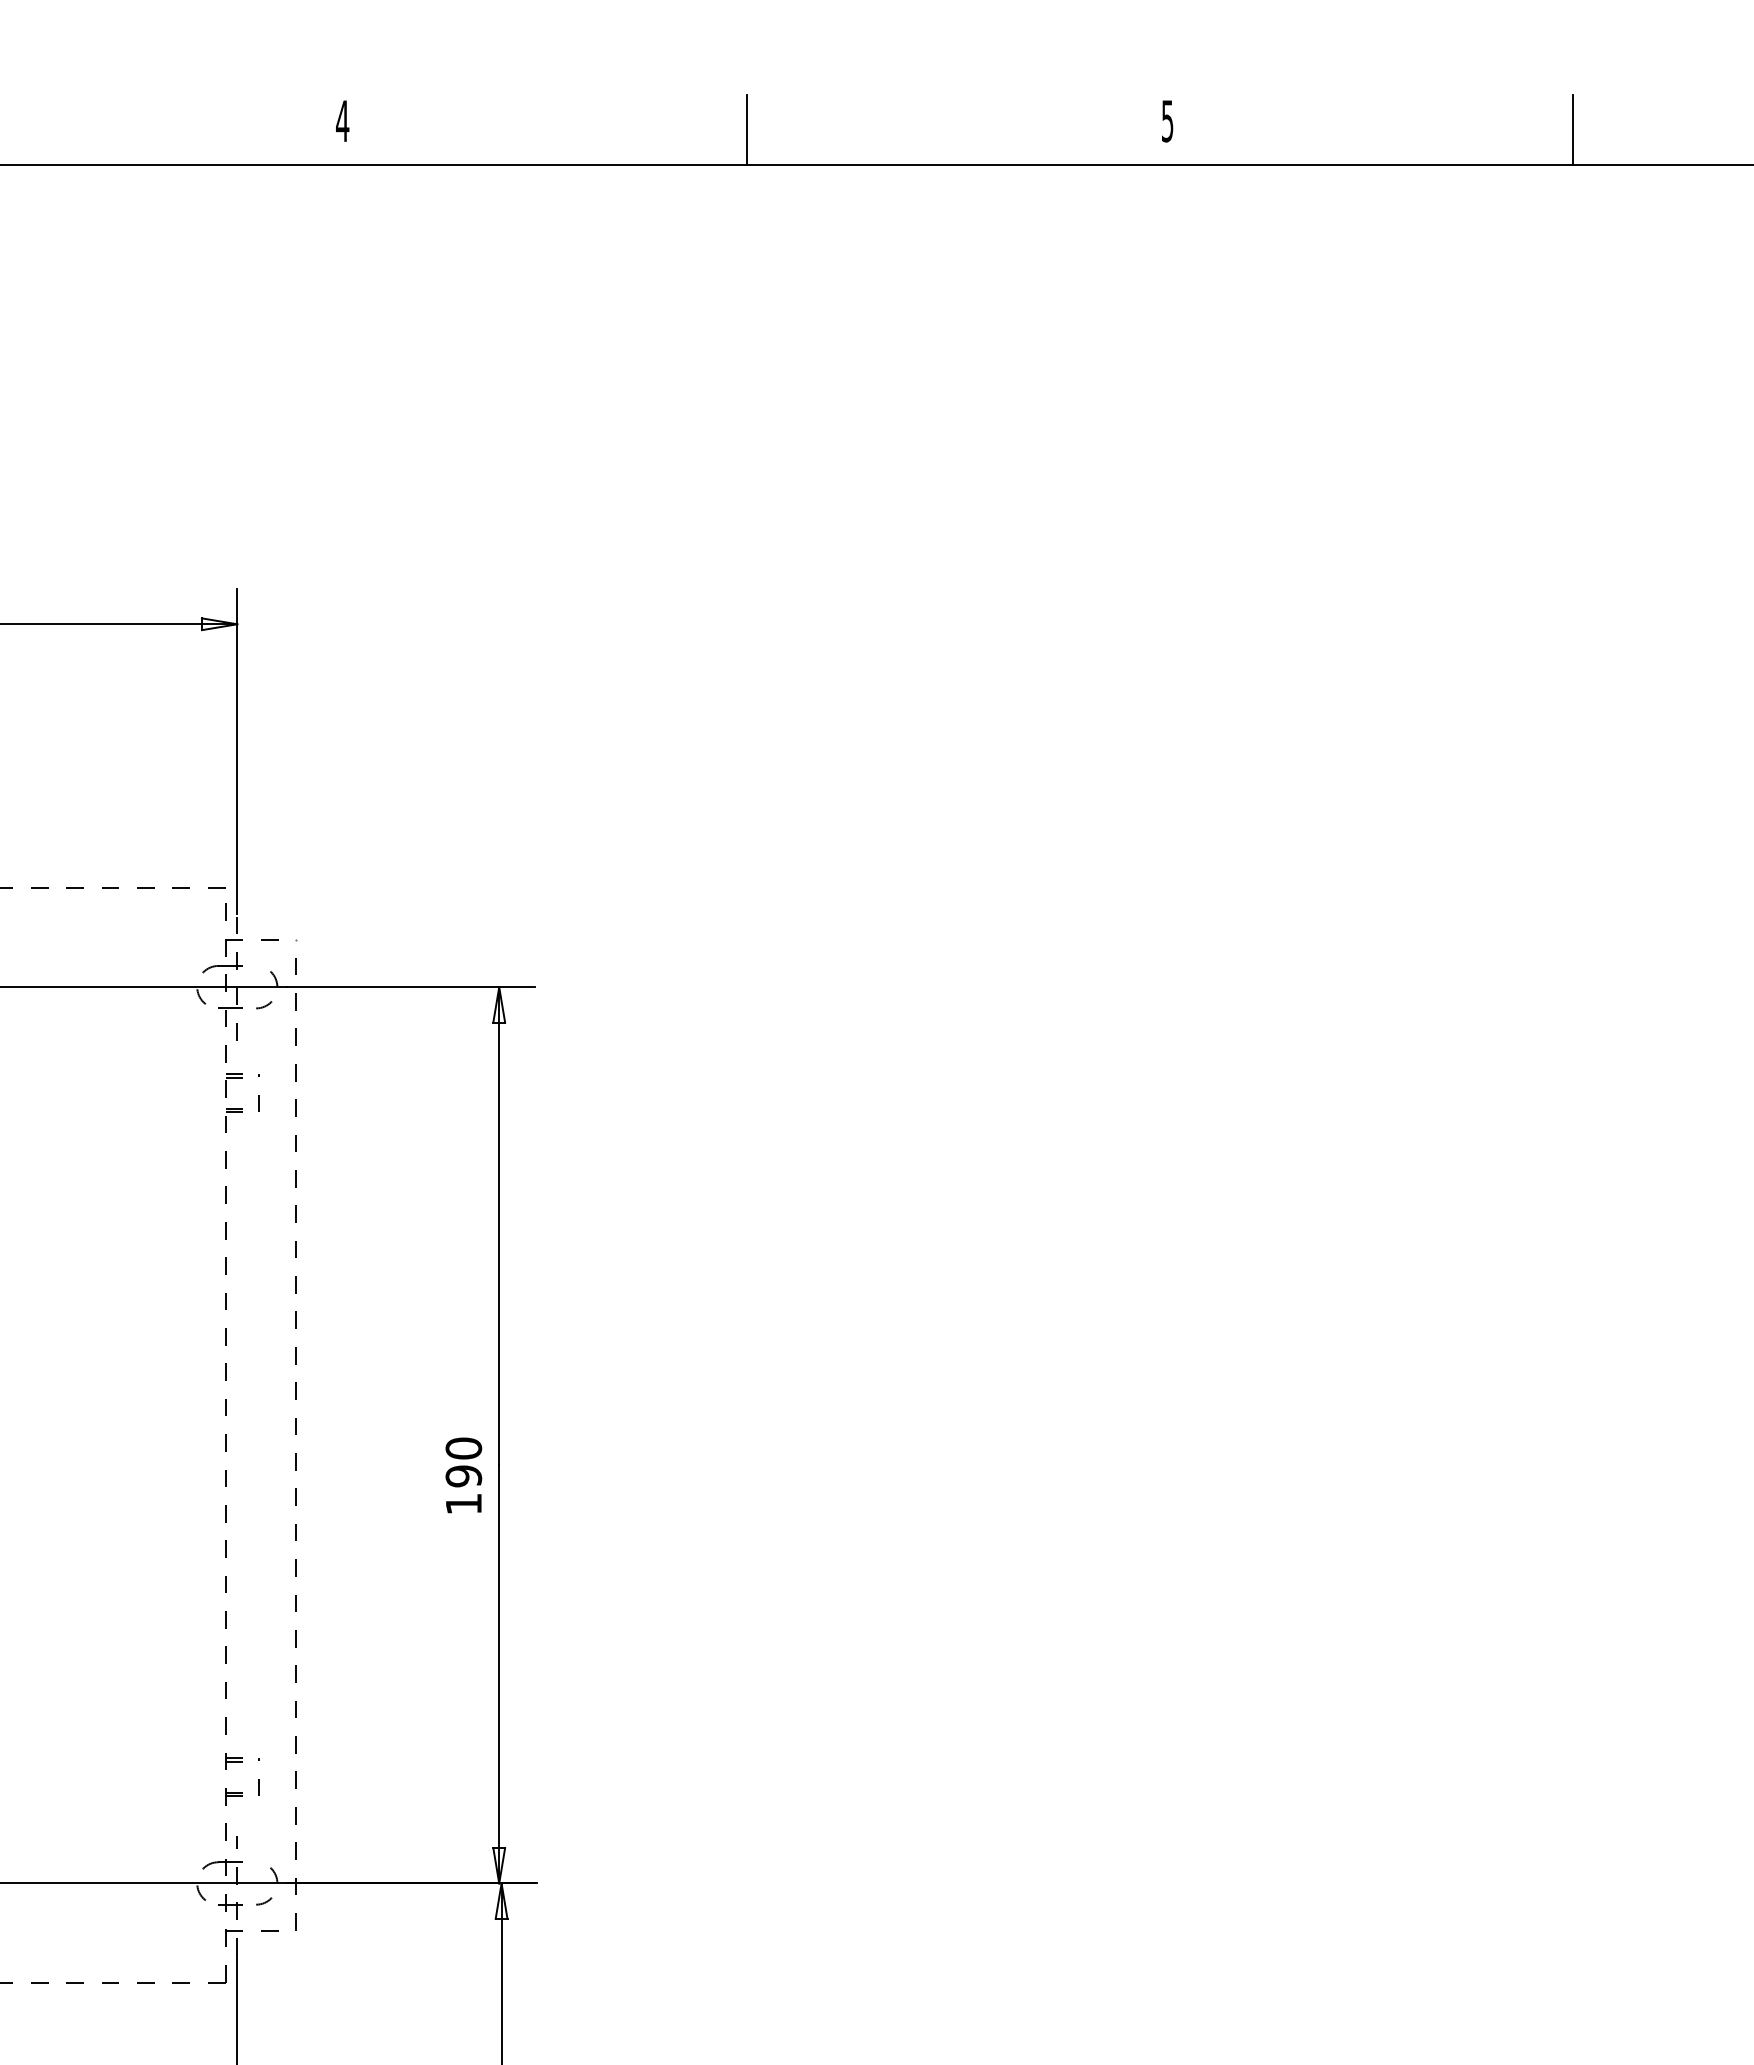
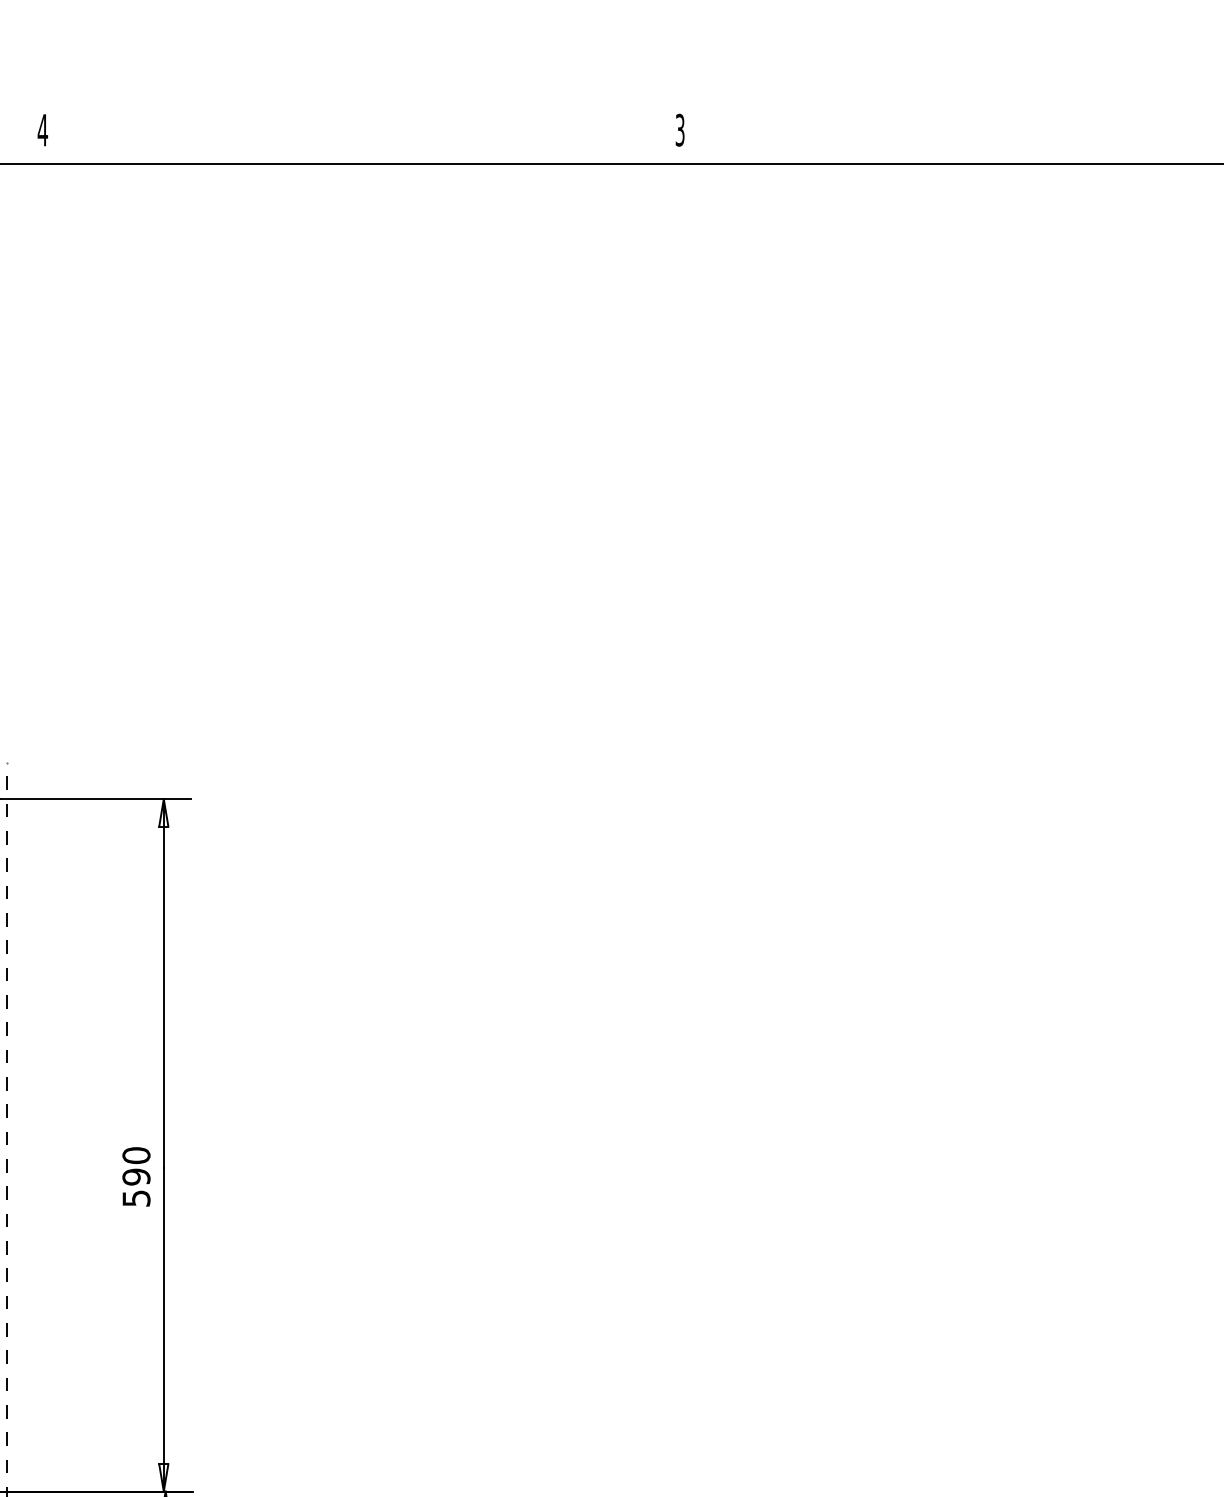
text: (1167, 120) -> (680, 129), 5 -> 3
line: (747, 130) -> (355, 137), removed
line: (1572, 130) -> (992, 137), removed
text: (464, 1504) -> (136, 1198), 190 -> 590

